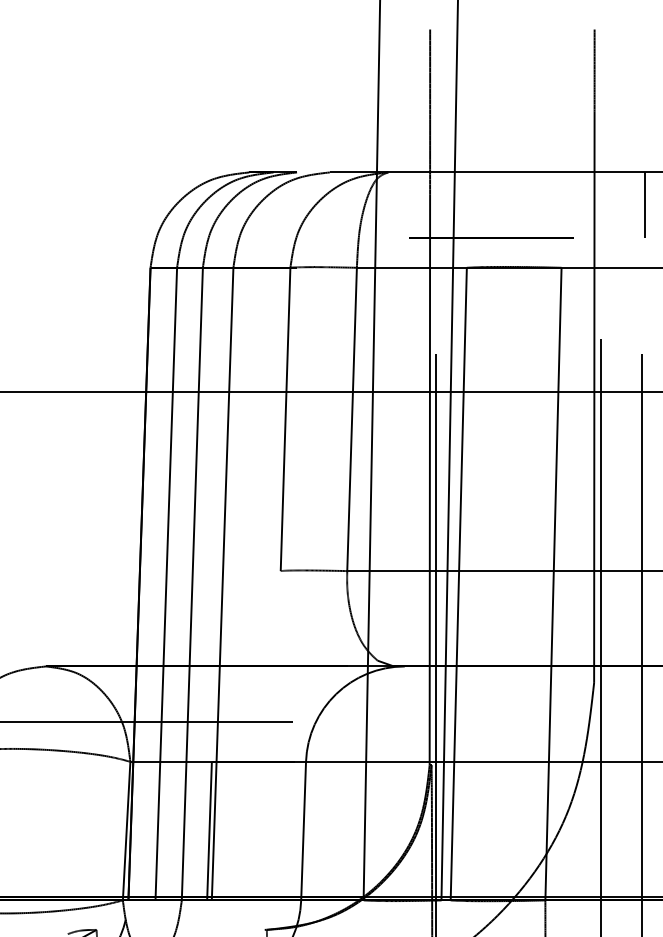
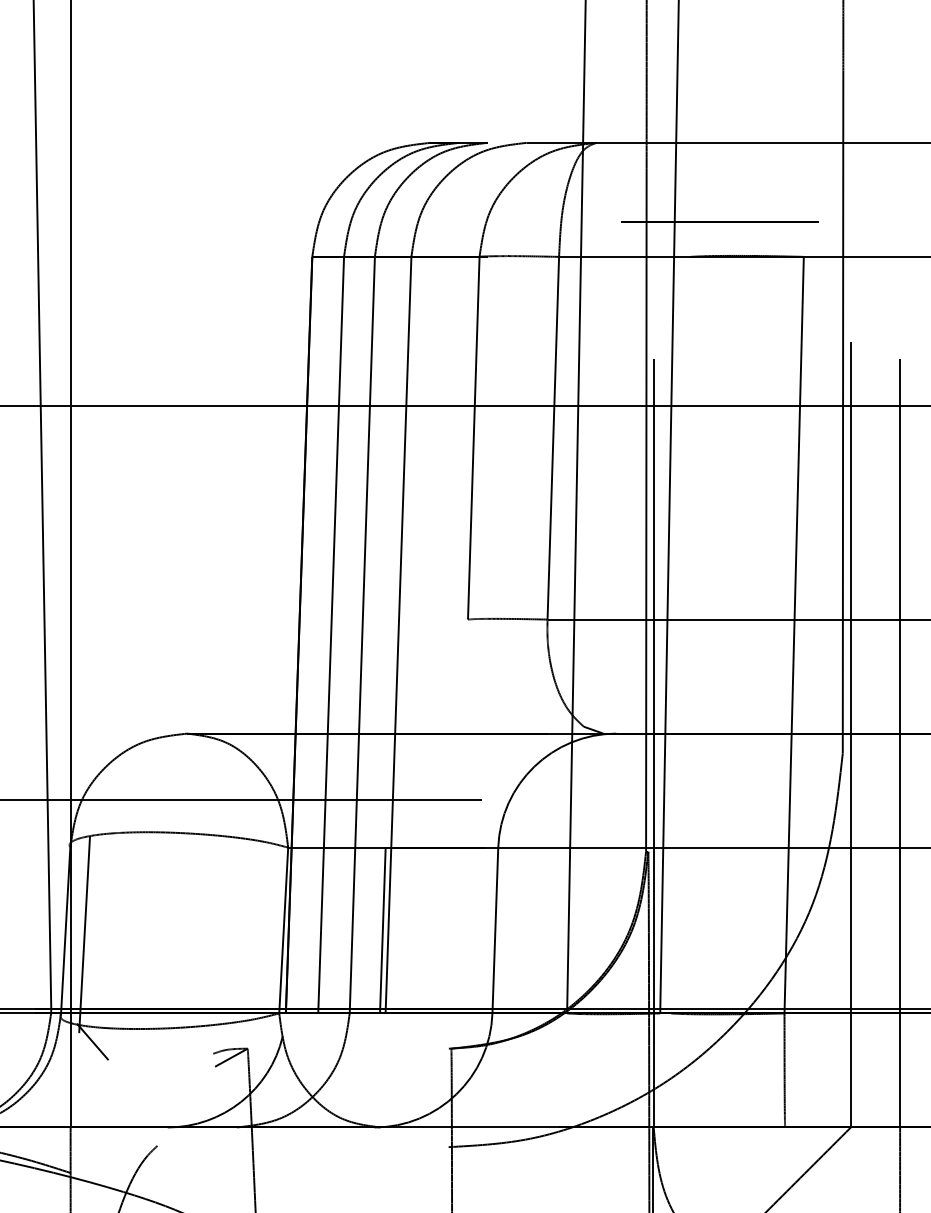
line: (644, 204) -> (903, 181), removed
line: (458, 583) -> (680, 634), removed

